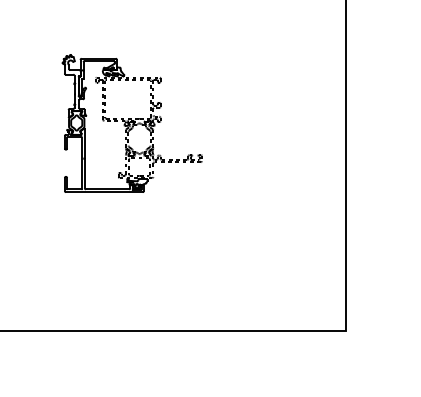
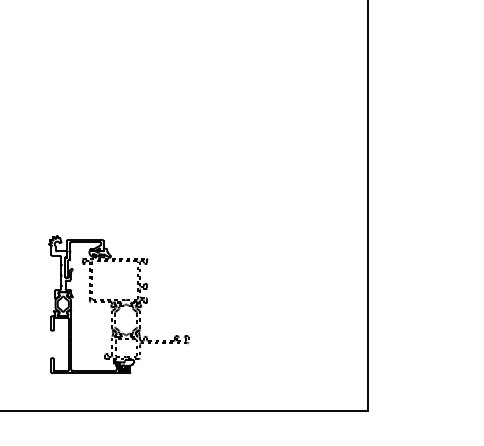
part: (131, 123) -> (118, 304), moved

